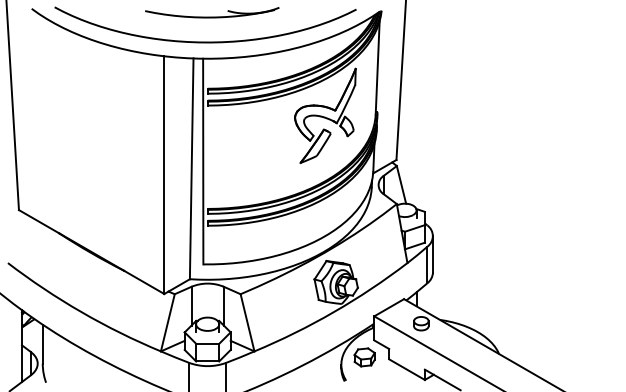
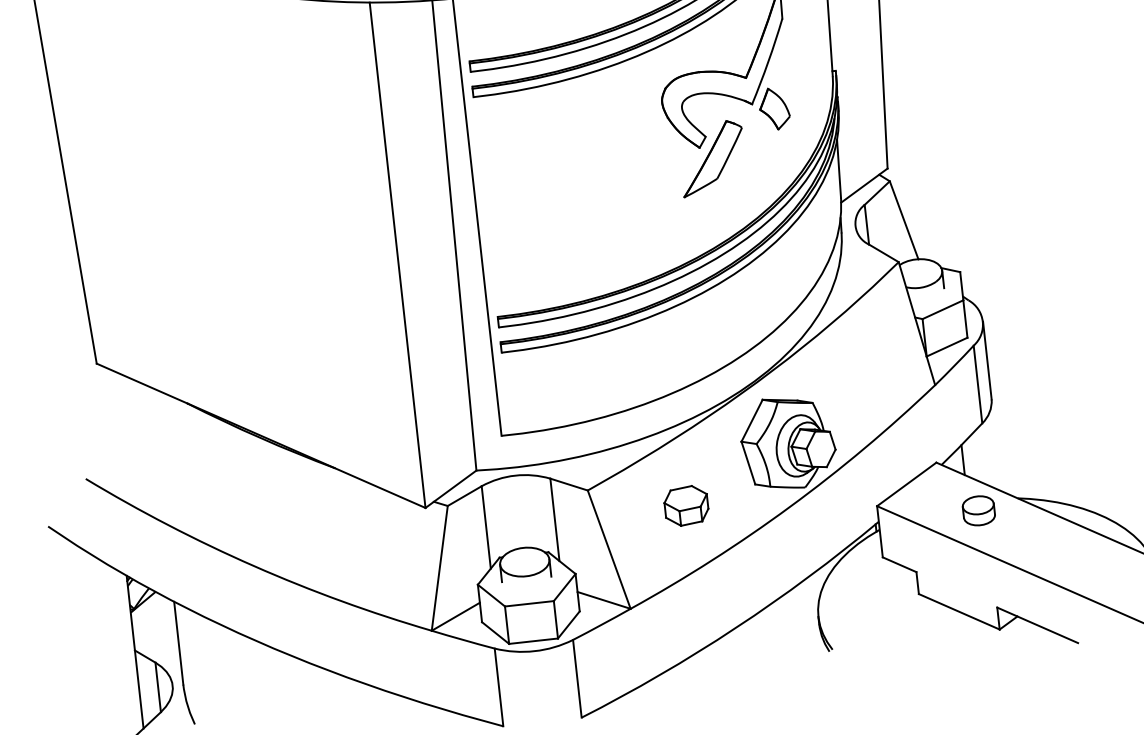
part: (364, 357) -> (686, 506), moved

